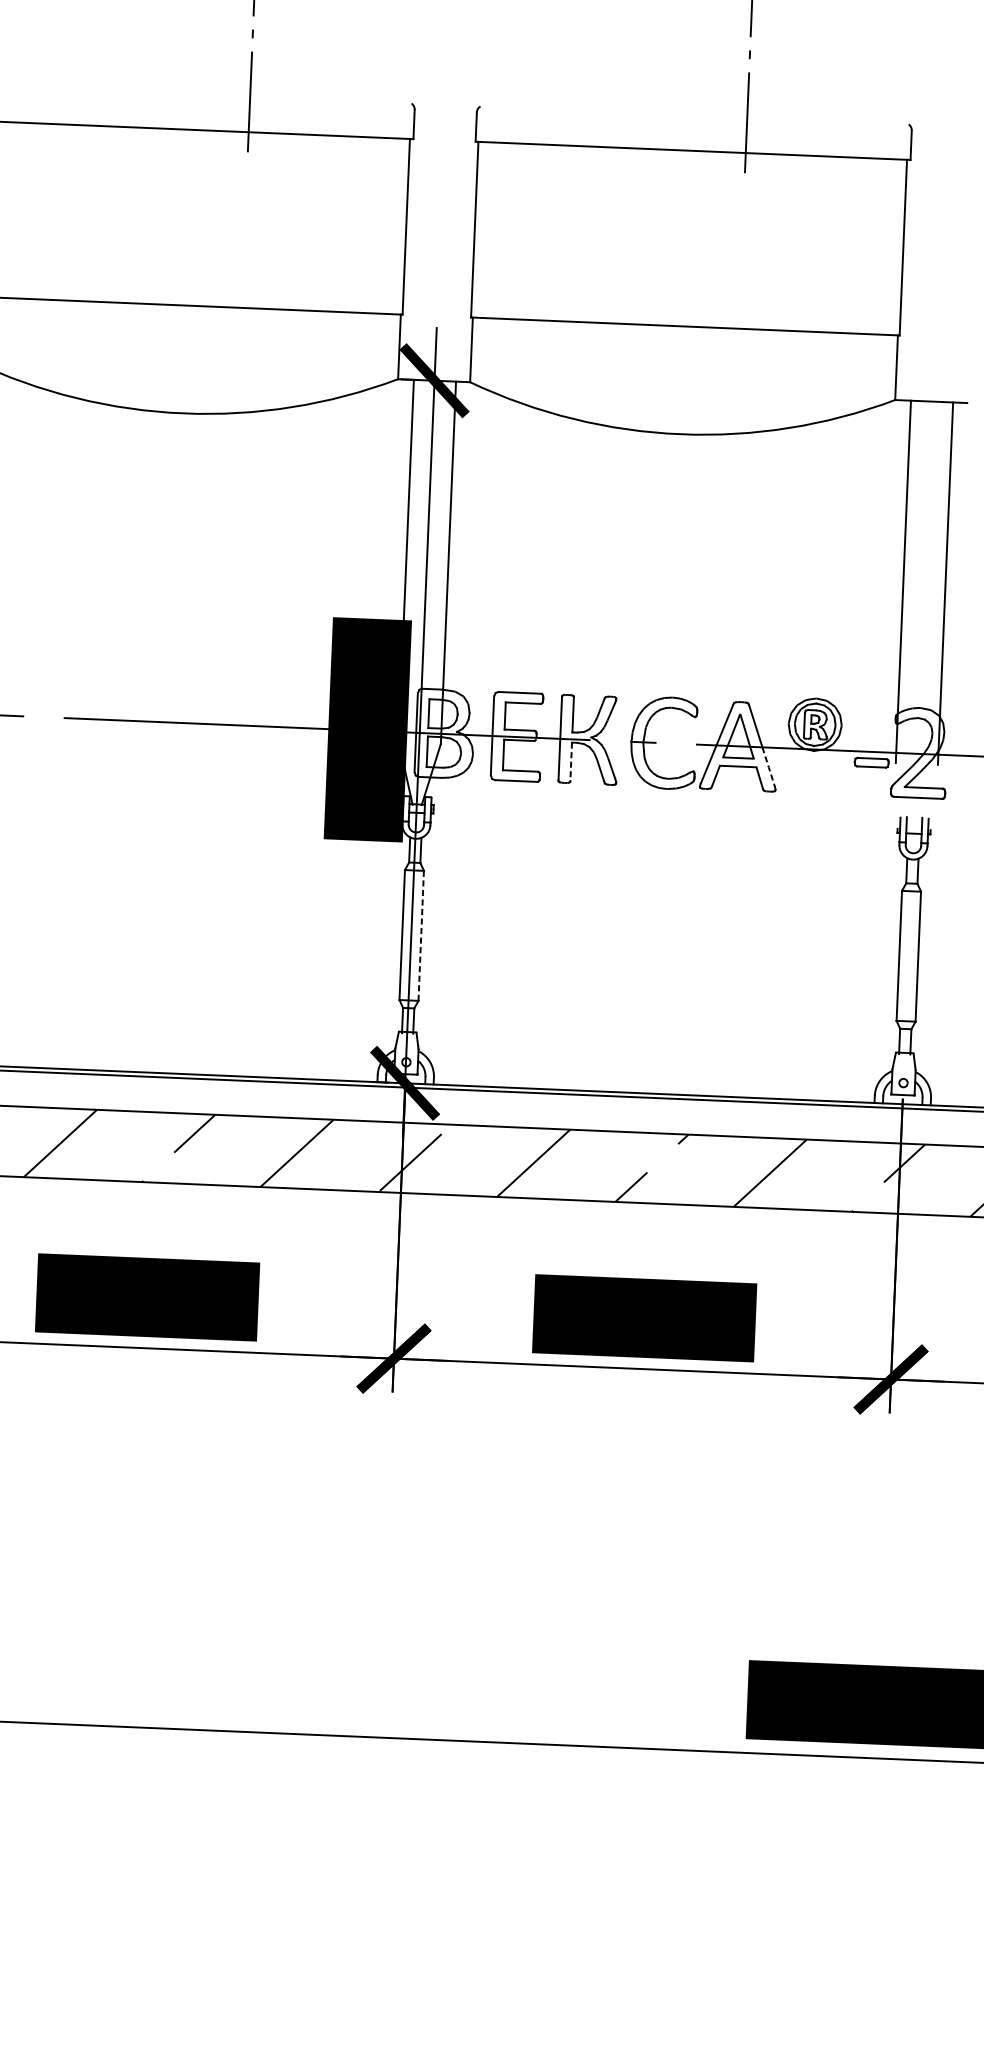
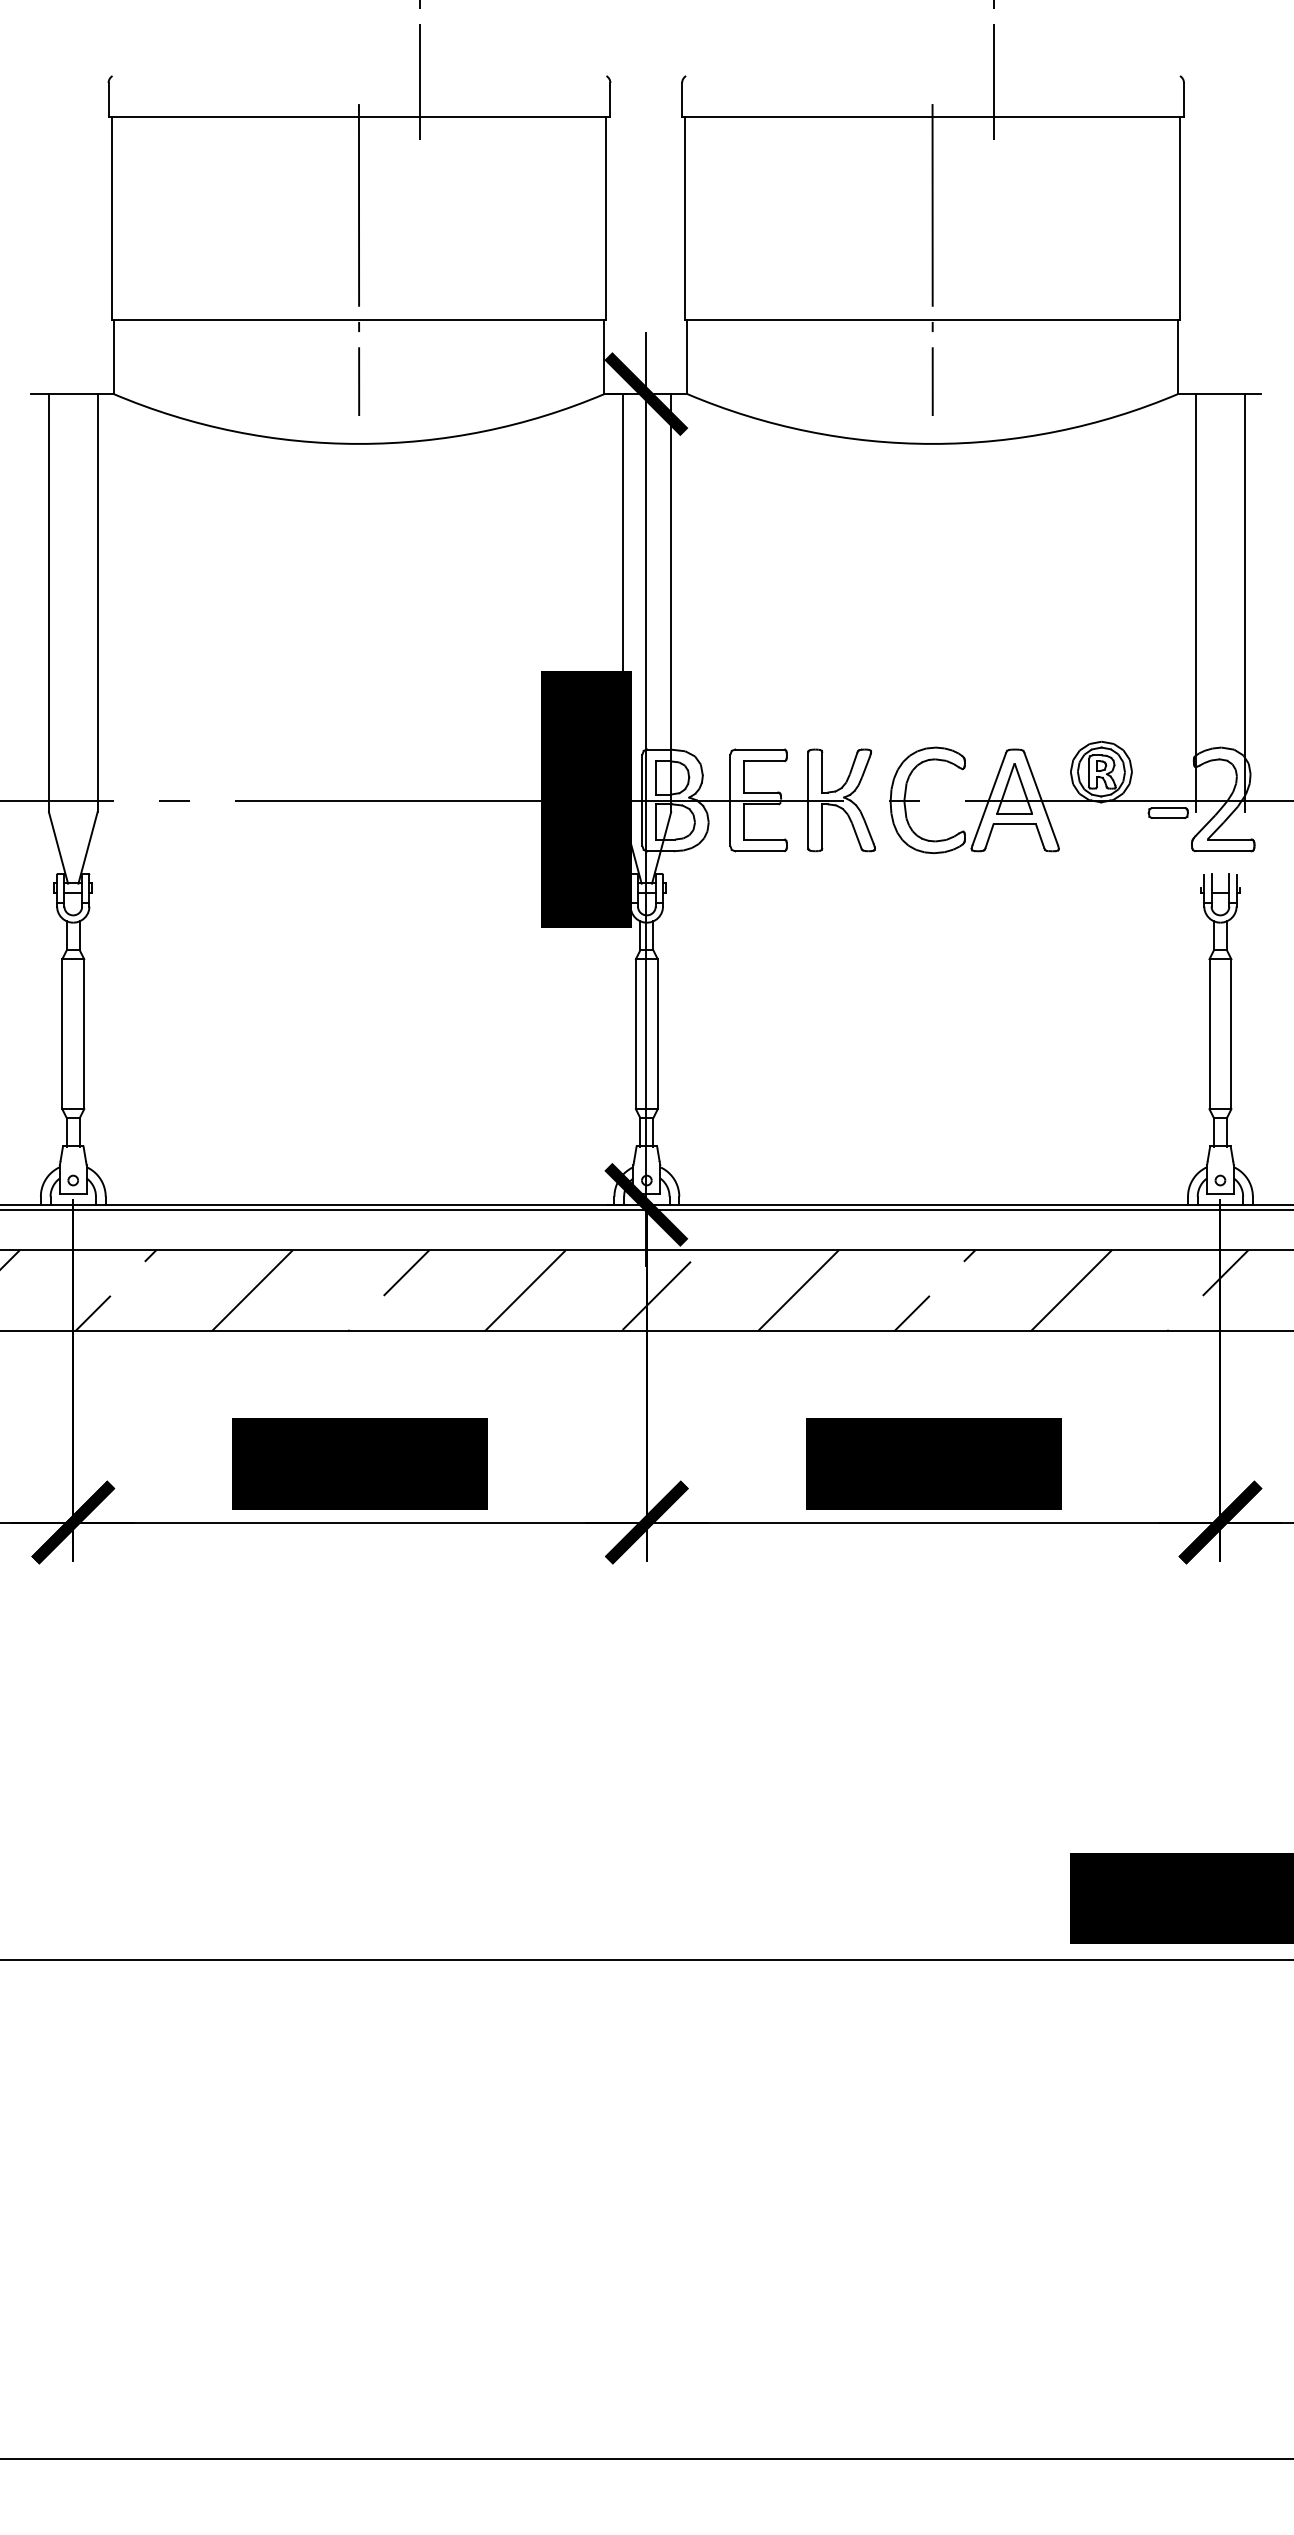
line: (189, 254) -> (358, 260), added
line: (687, 275) -> (932, 260), added
line: (571, 762) -> (822, 827), dashed -> solid
line: (769, 767) -> (1050, 823), dashed -> solid
line: (420, 936) -> (657, 1034), dashed -> solid

